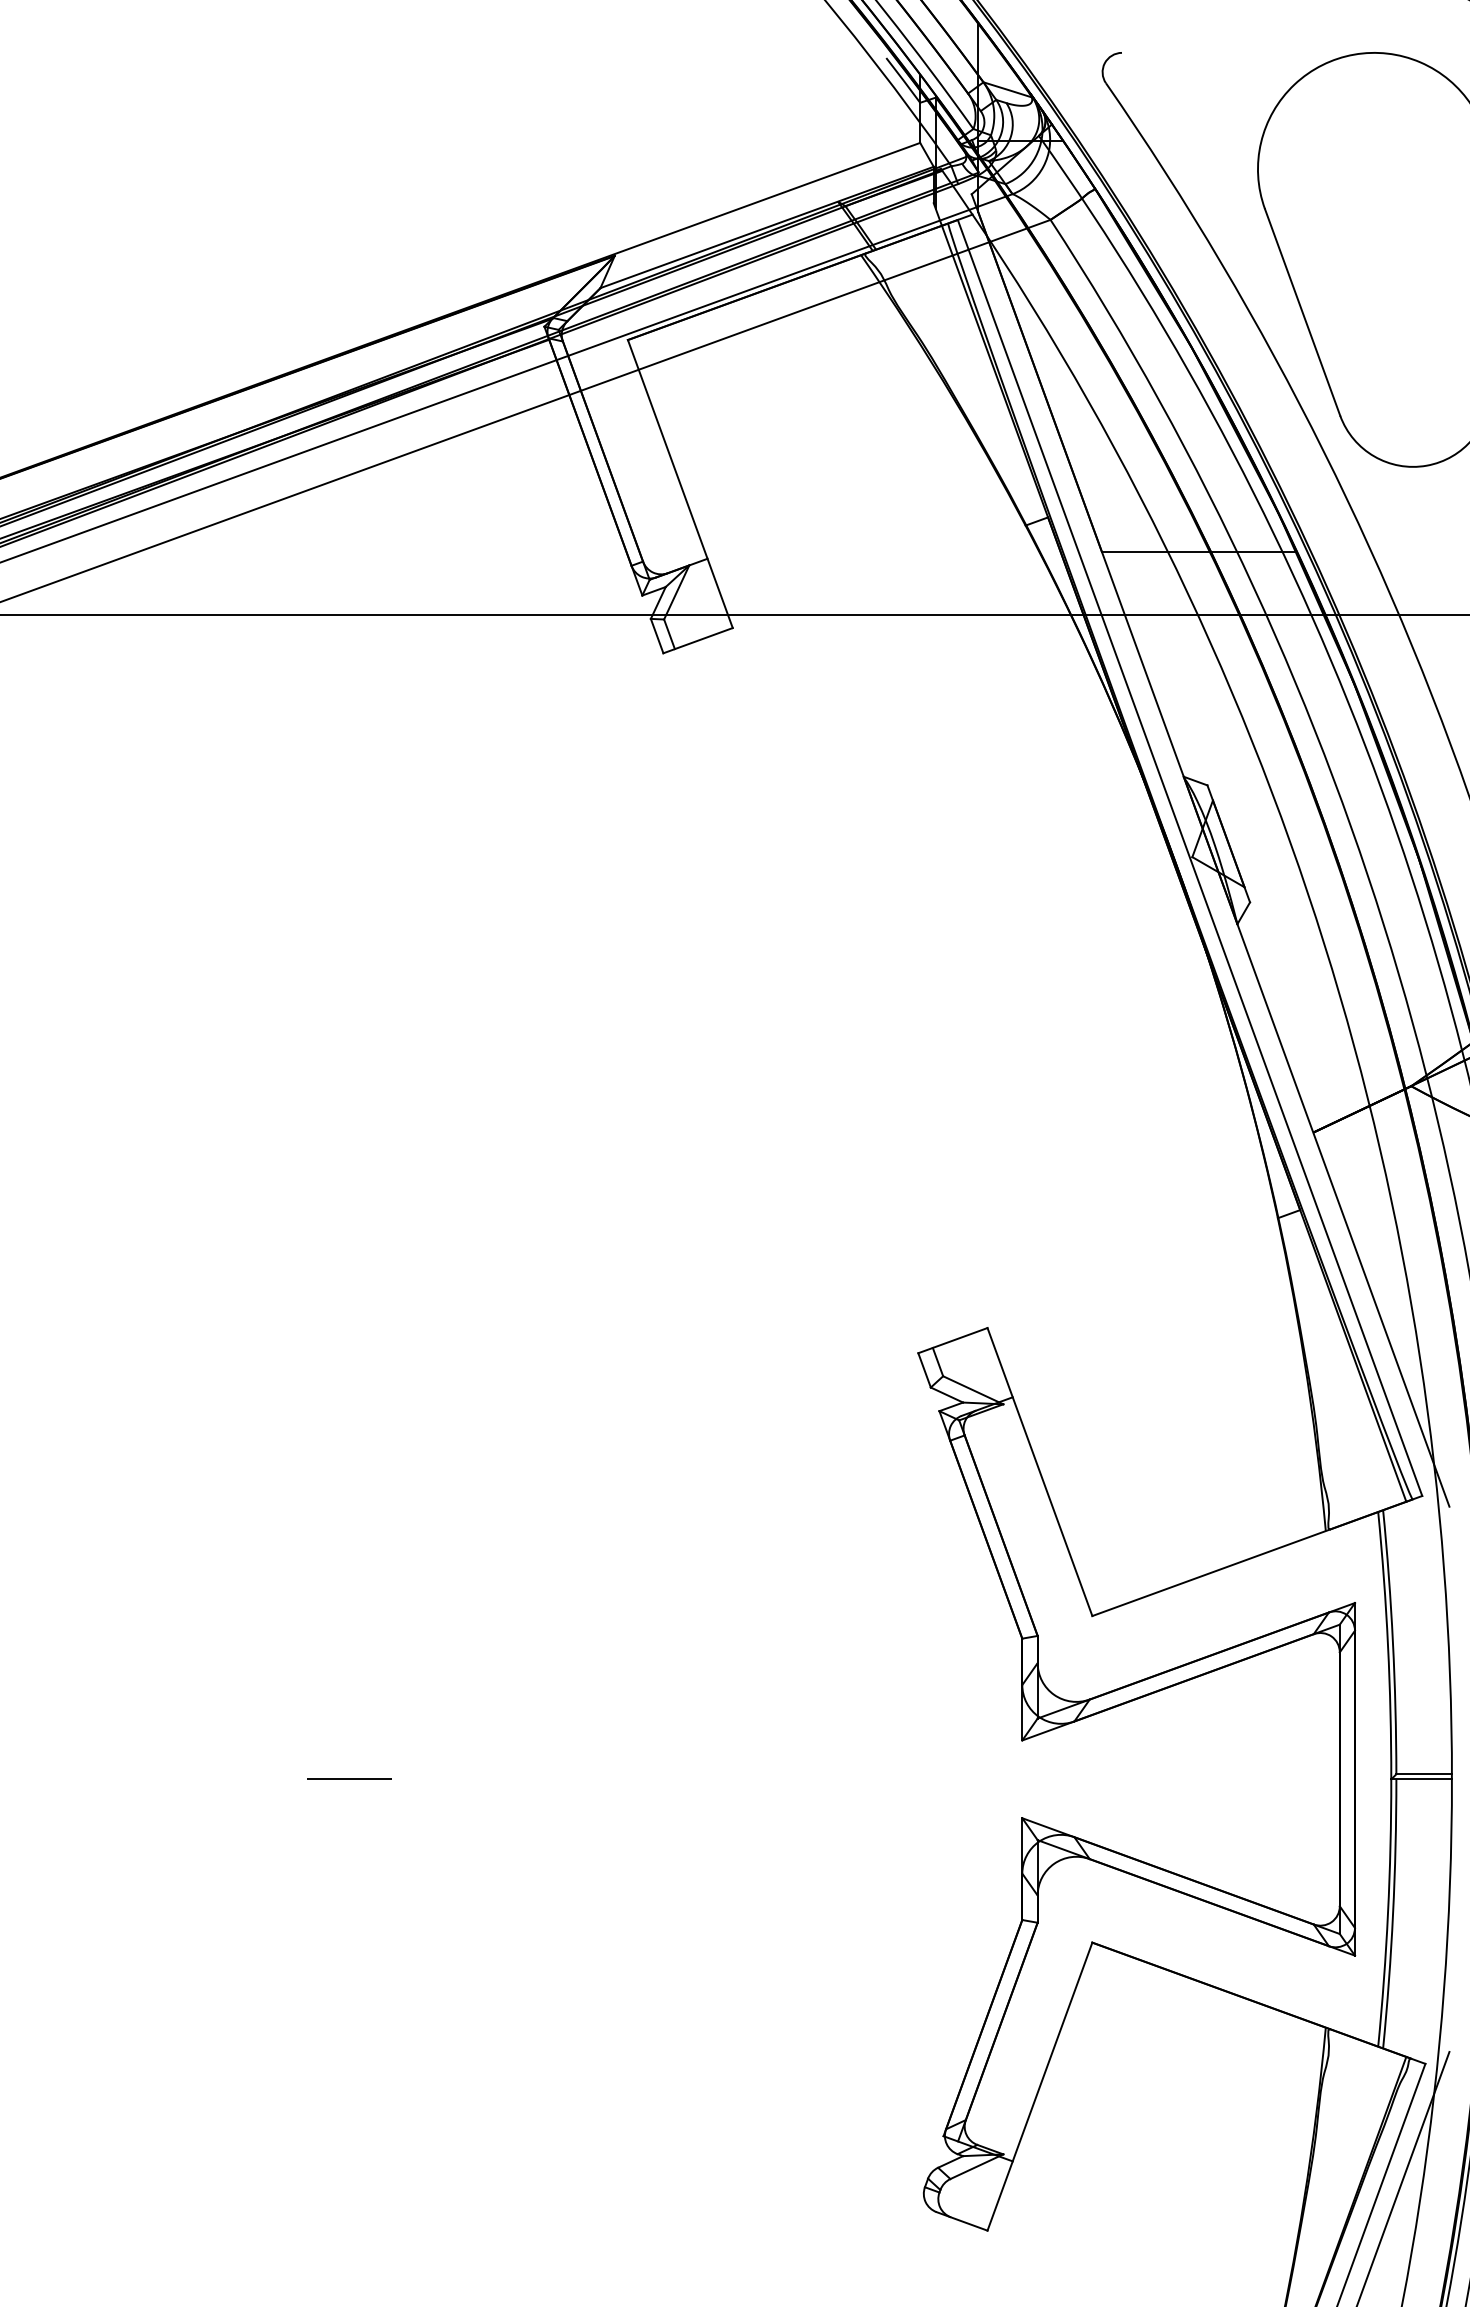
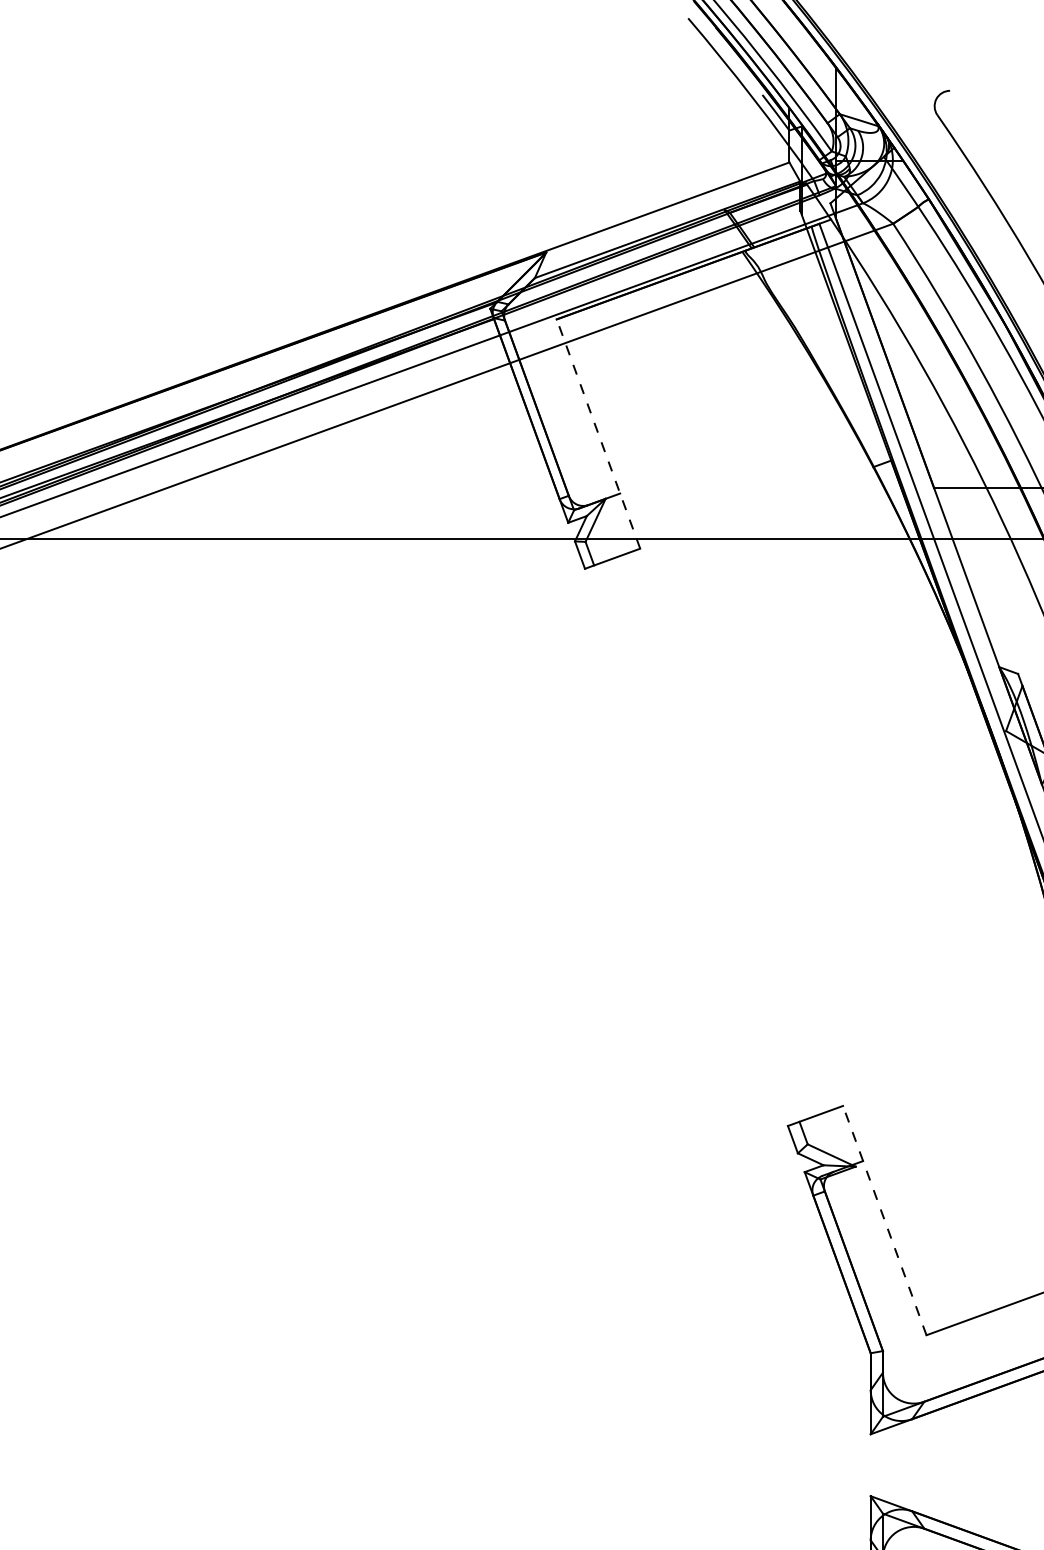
line: (680, 483) -> (598, 433), solid -> dashed
line: (1039, 1471) -> (884, 1220), solid -> dashed
line: (349, 1779) -> (335, 1465), removed

